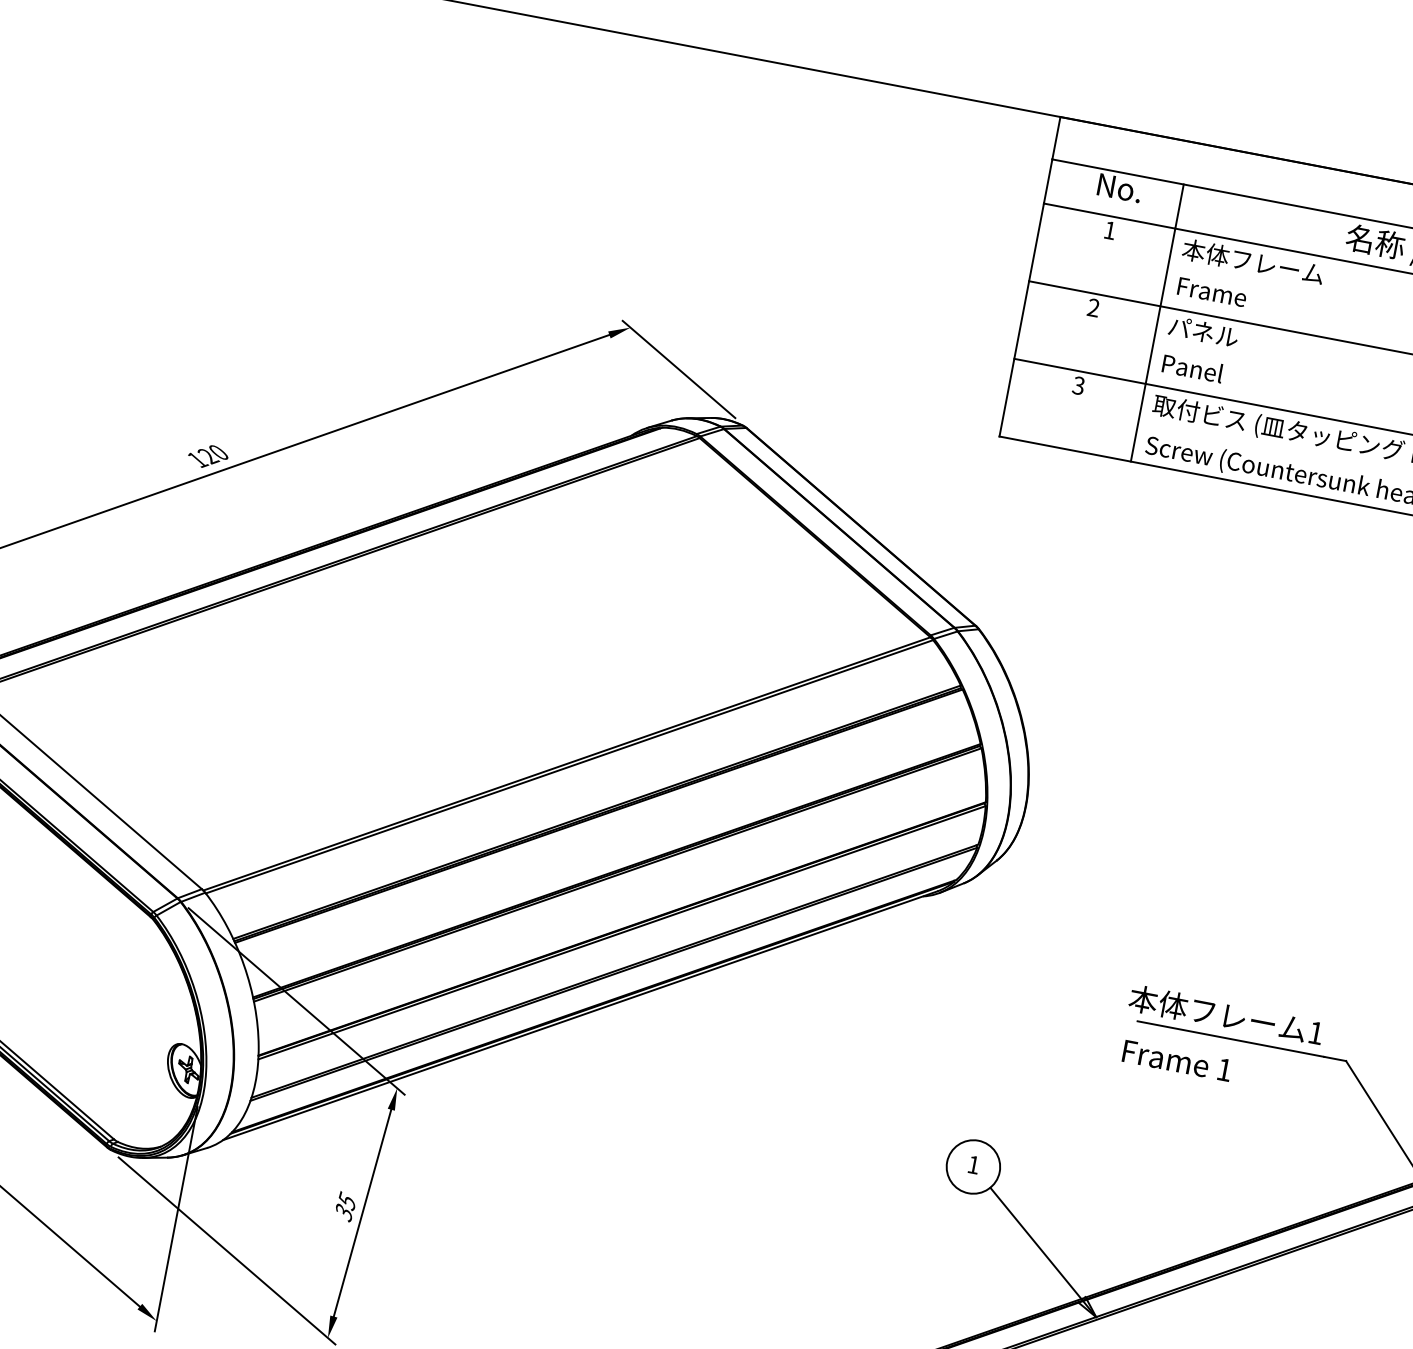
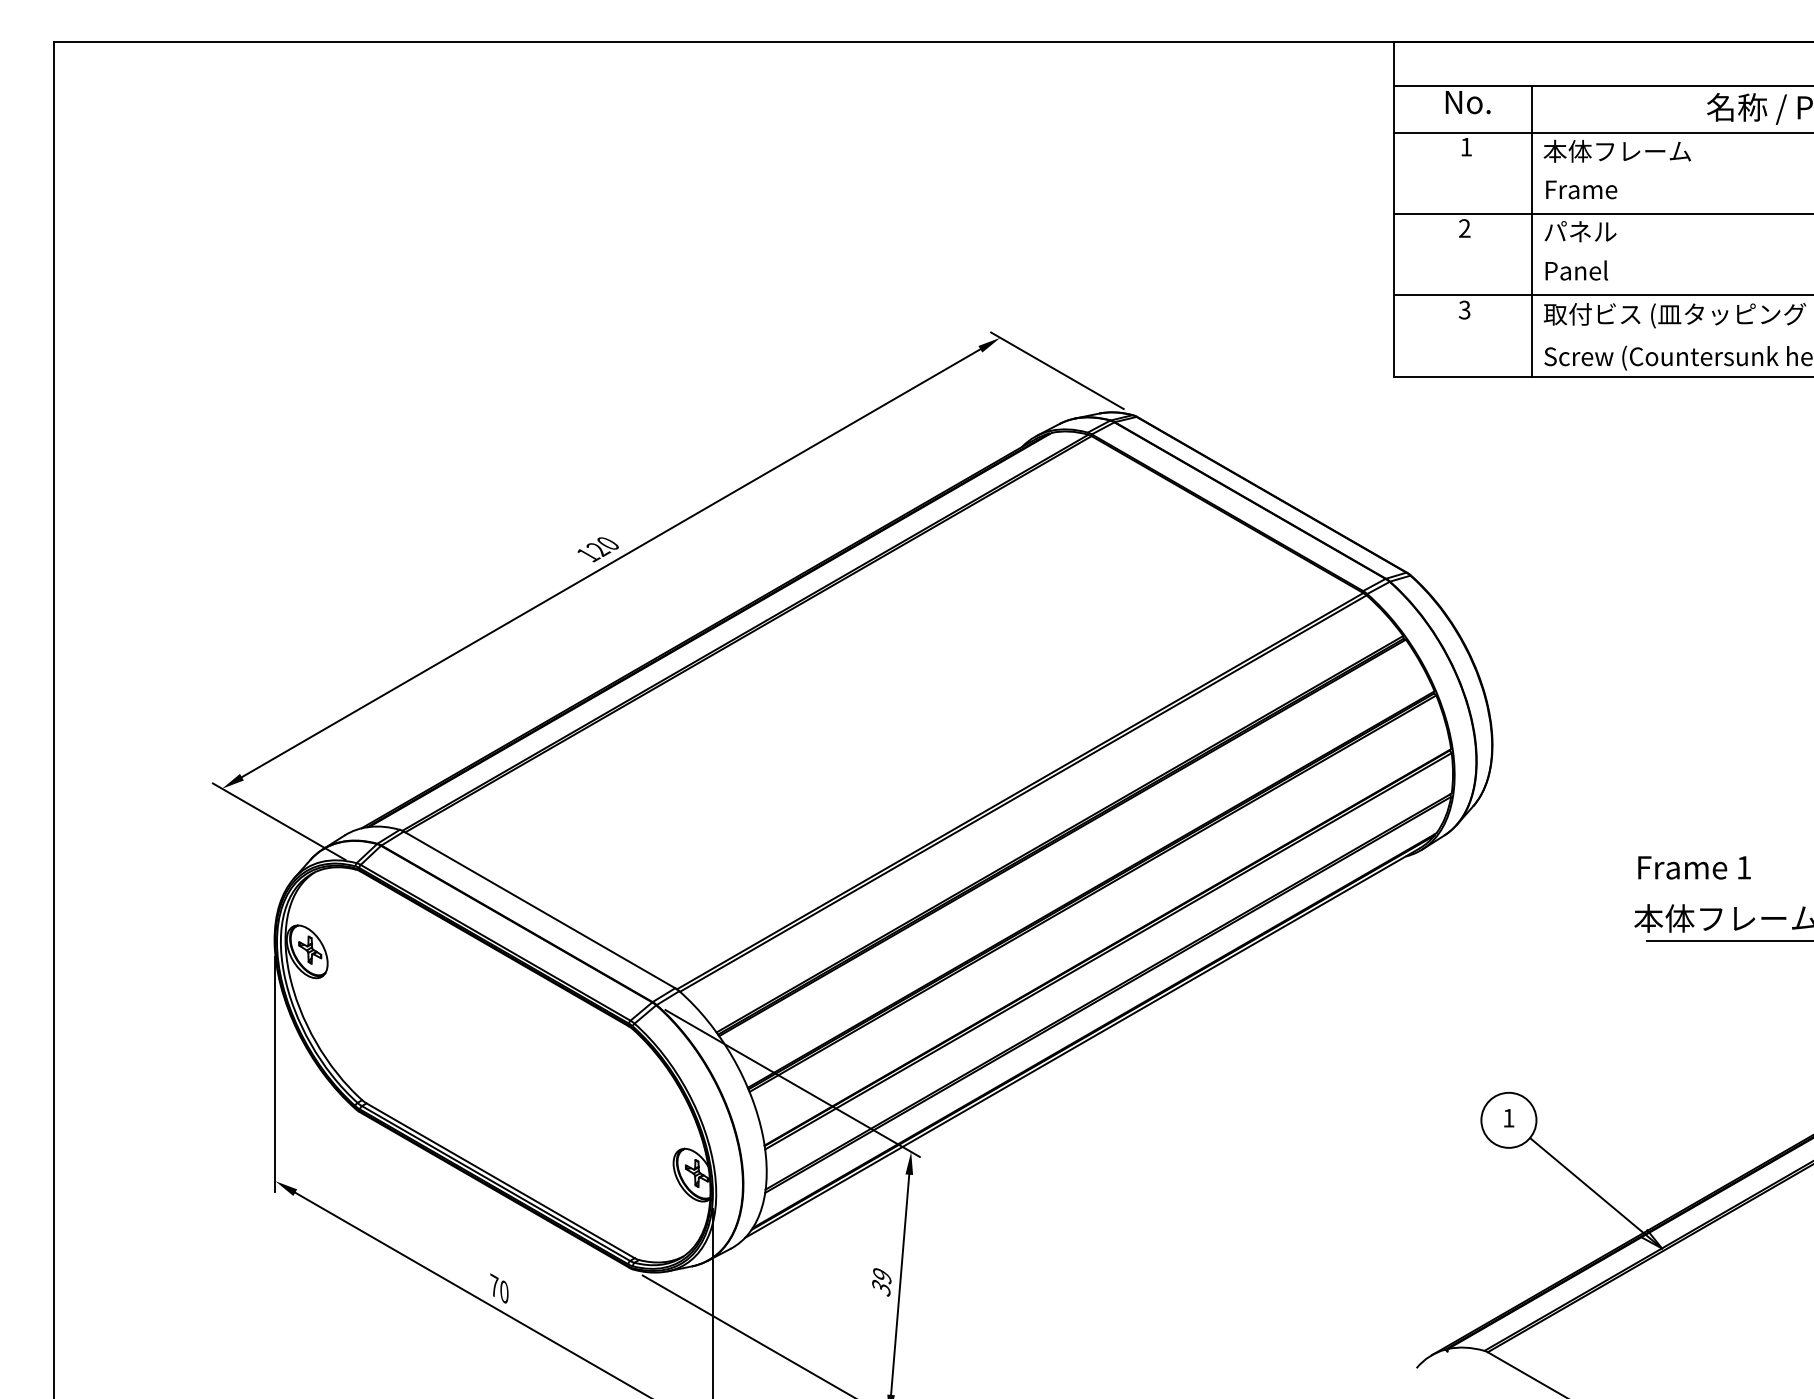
text: (1177, 1060) -> (1694, 867), moved
text: (347, 1201) -> (882, 1275), 35 -> 39

